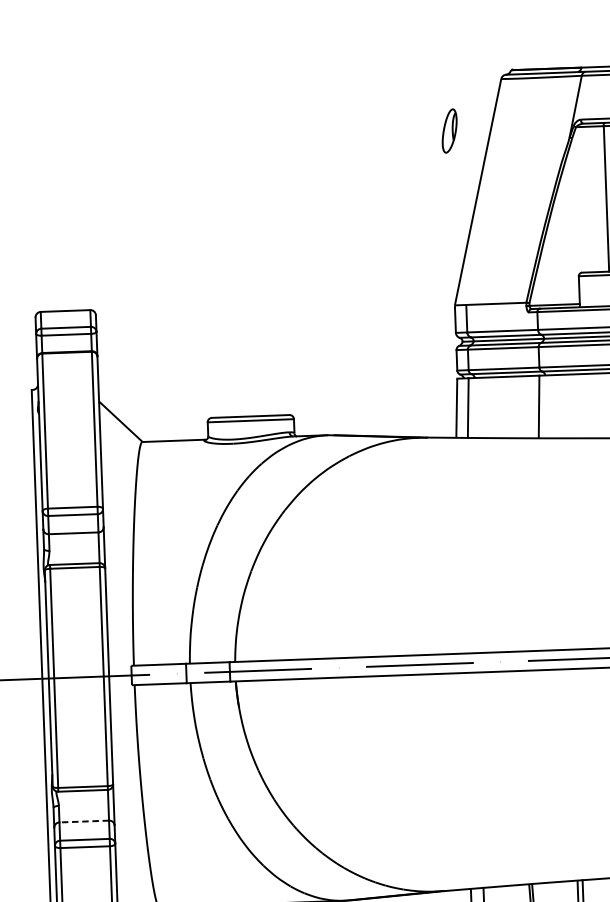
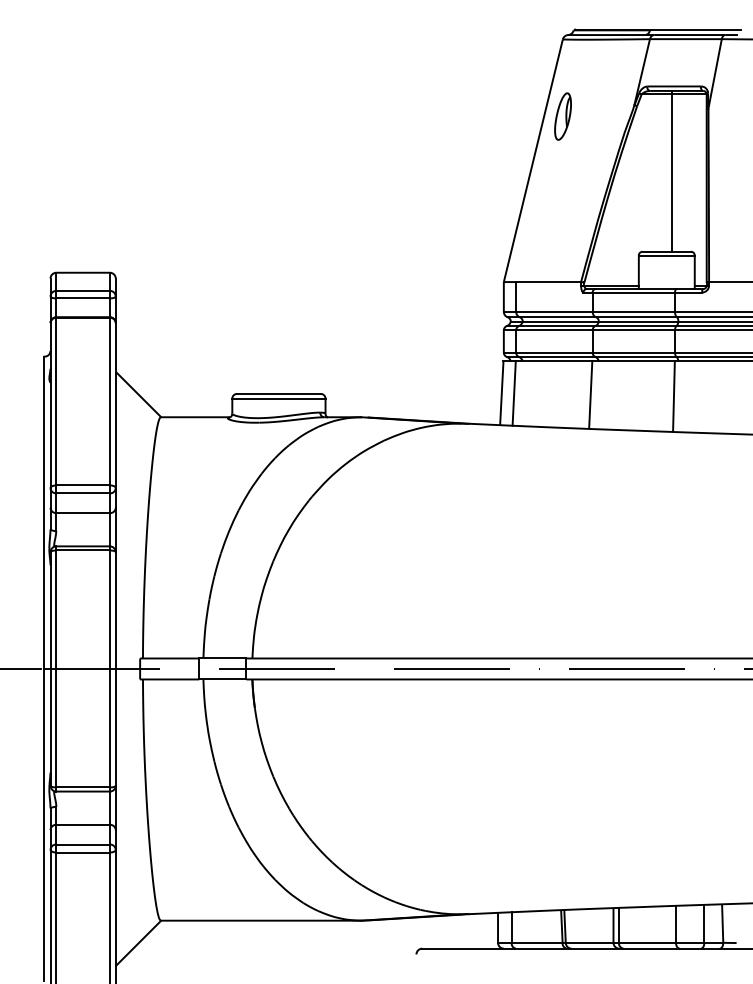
part: (449, 130) -> (562, 116), moved
line: (84, 821) -> (83, 824), dashed -> solid

